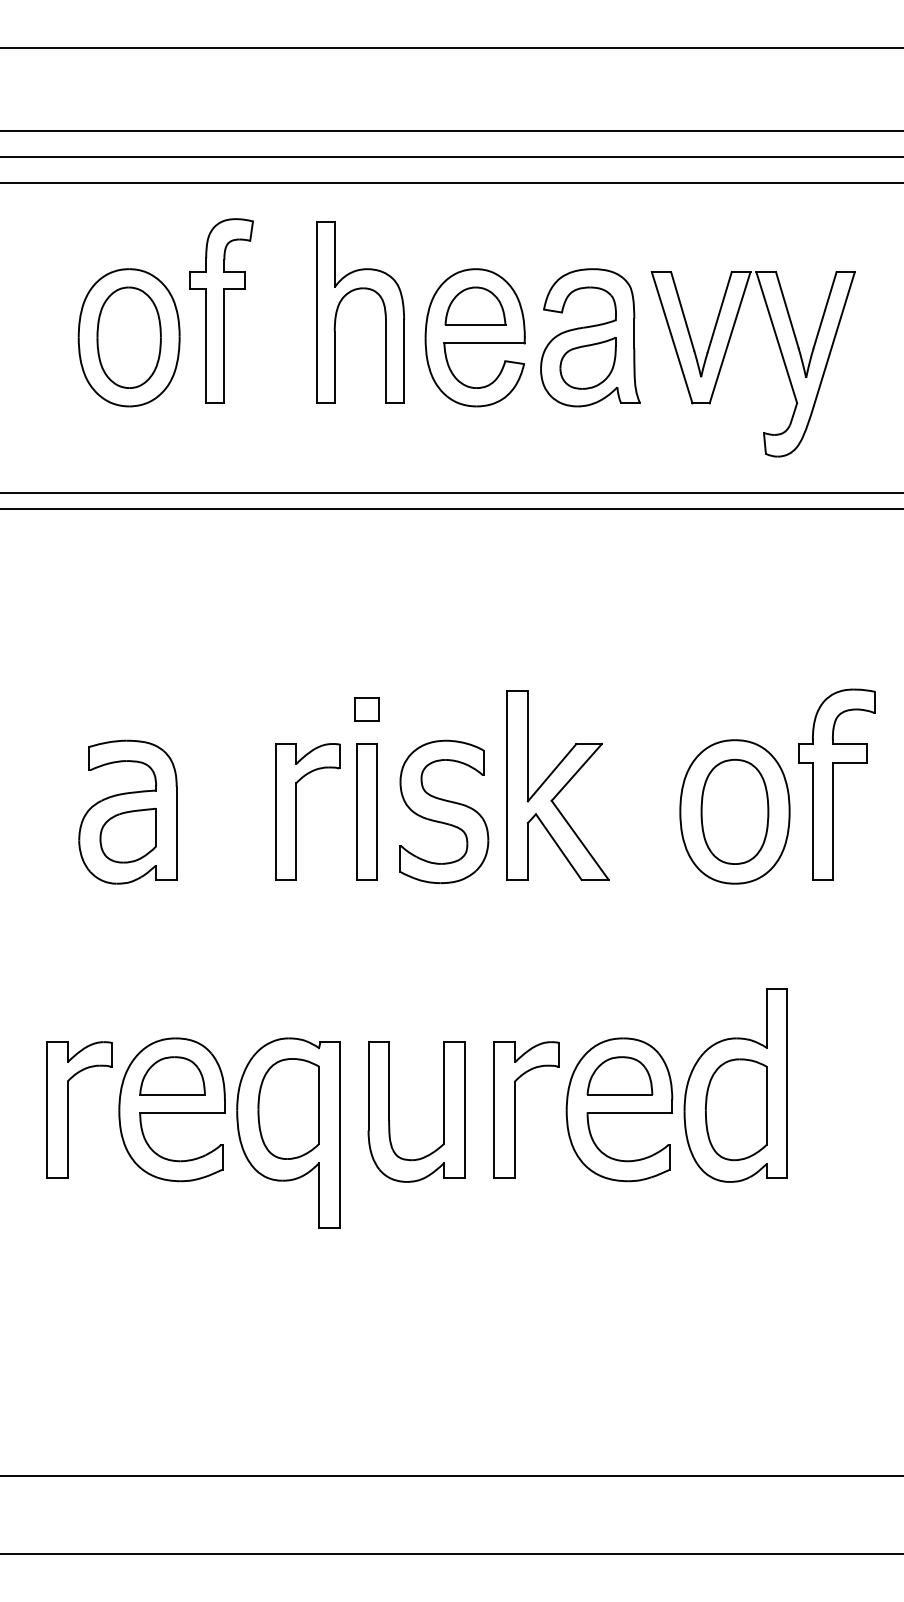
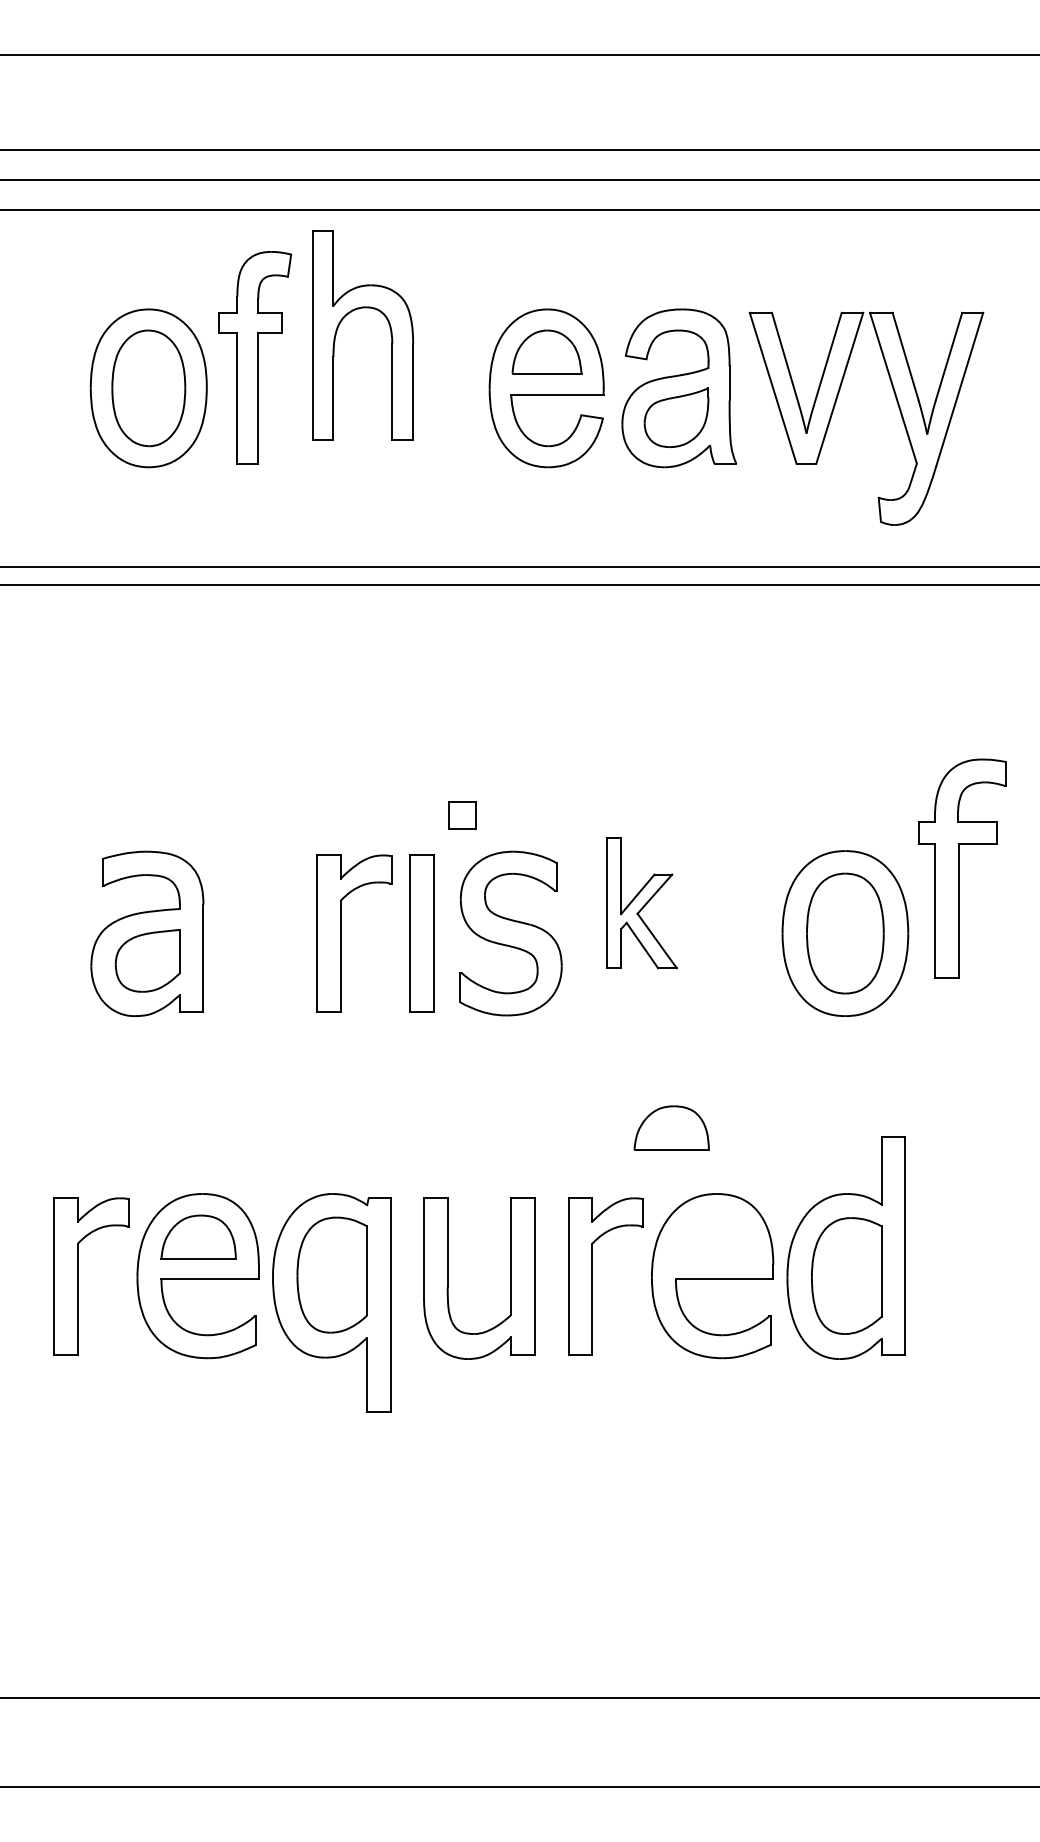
part: (348, 294) -> (349, 314), moved
part: (366, 709) -> (461, 815), moved
part: (836, 784) -> (962, 868), moved
part: (557, 785) -> (641, 903), size x0.6
part: (619, 1075) -> (671, 1127), moved

